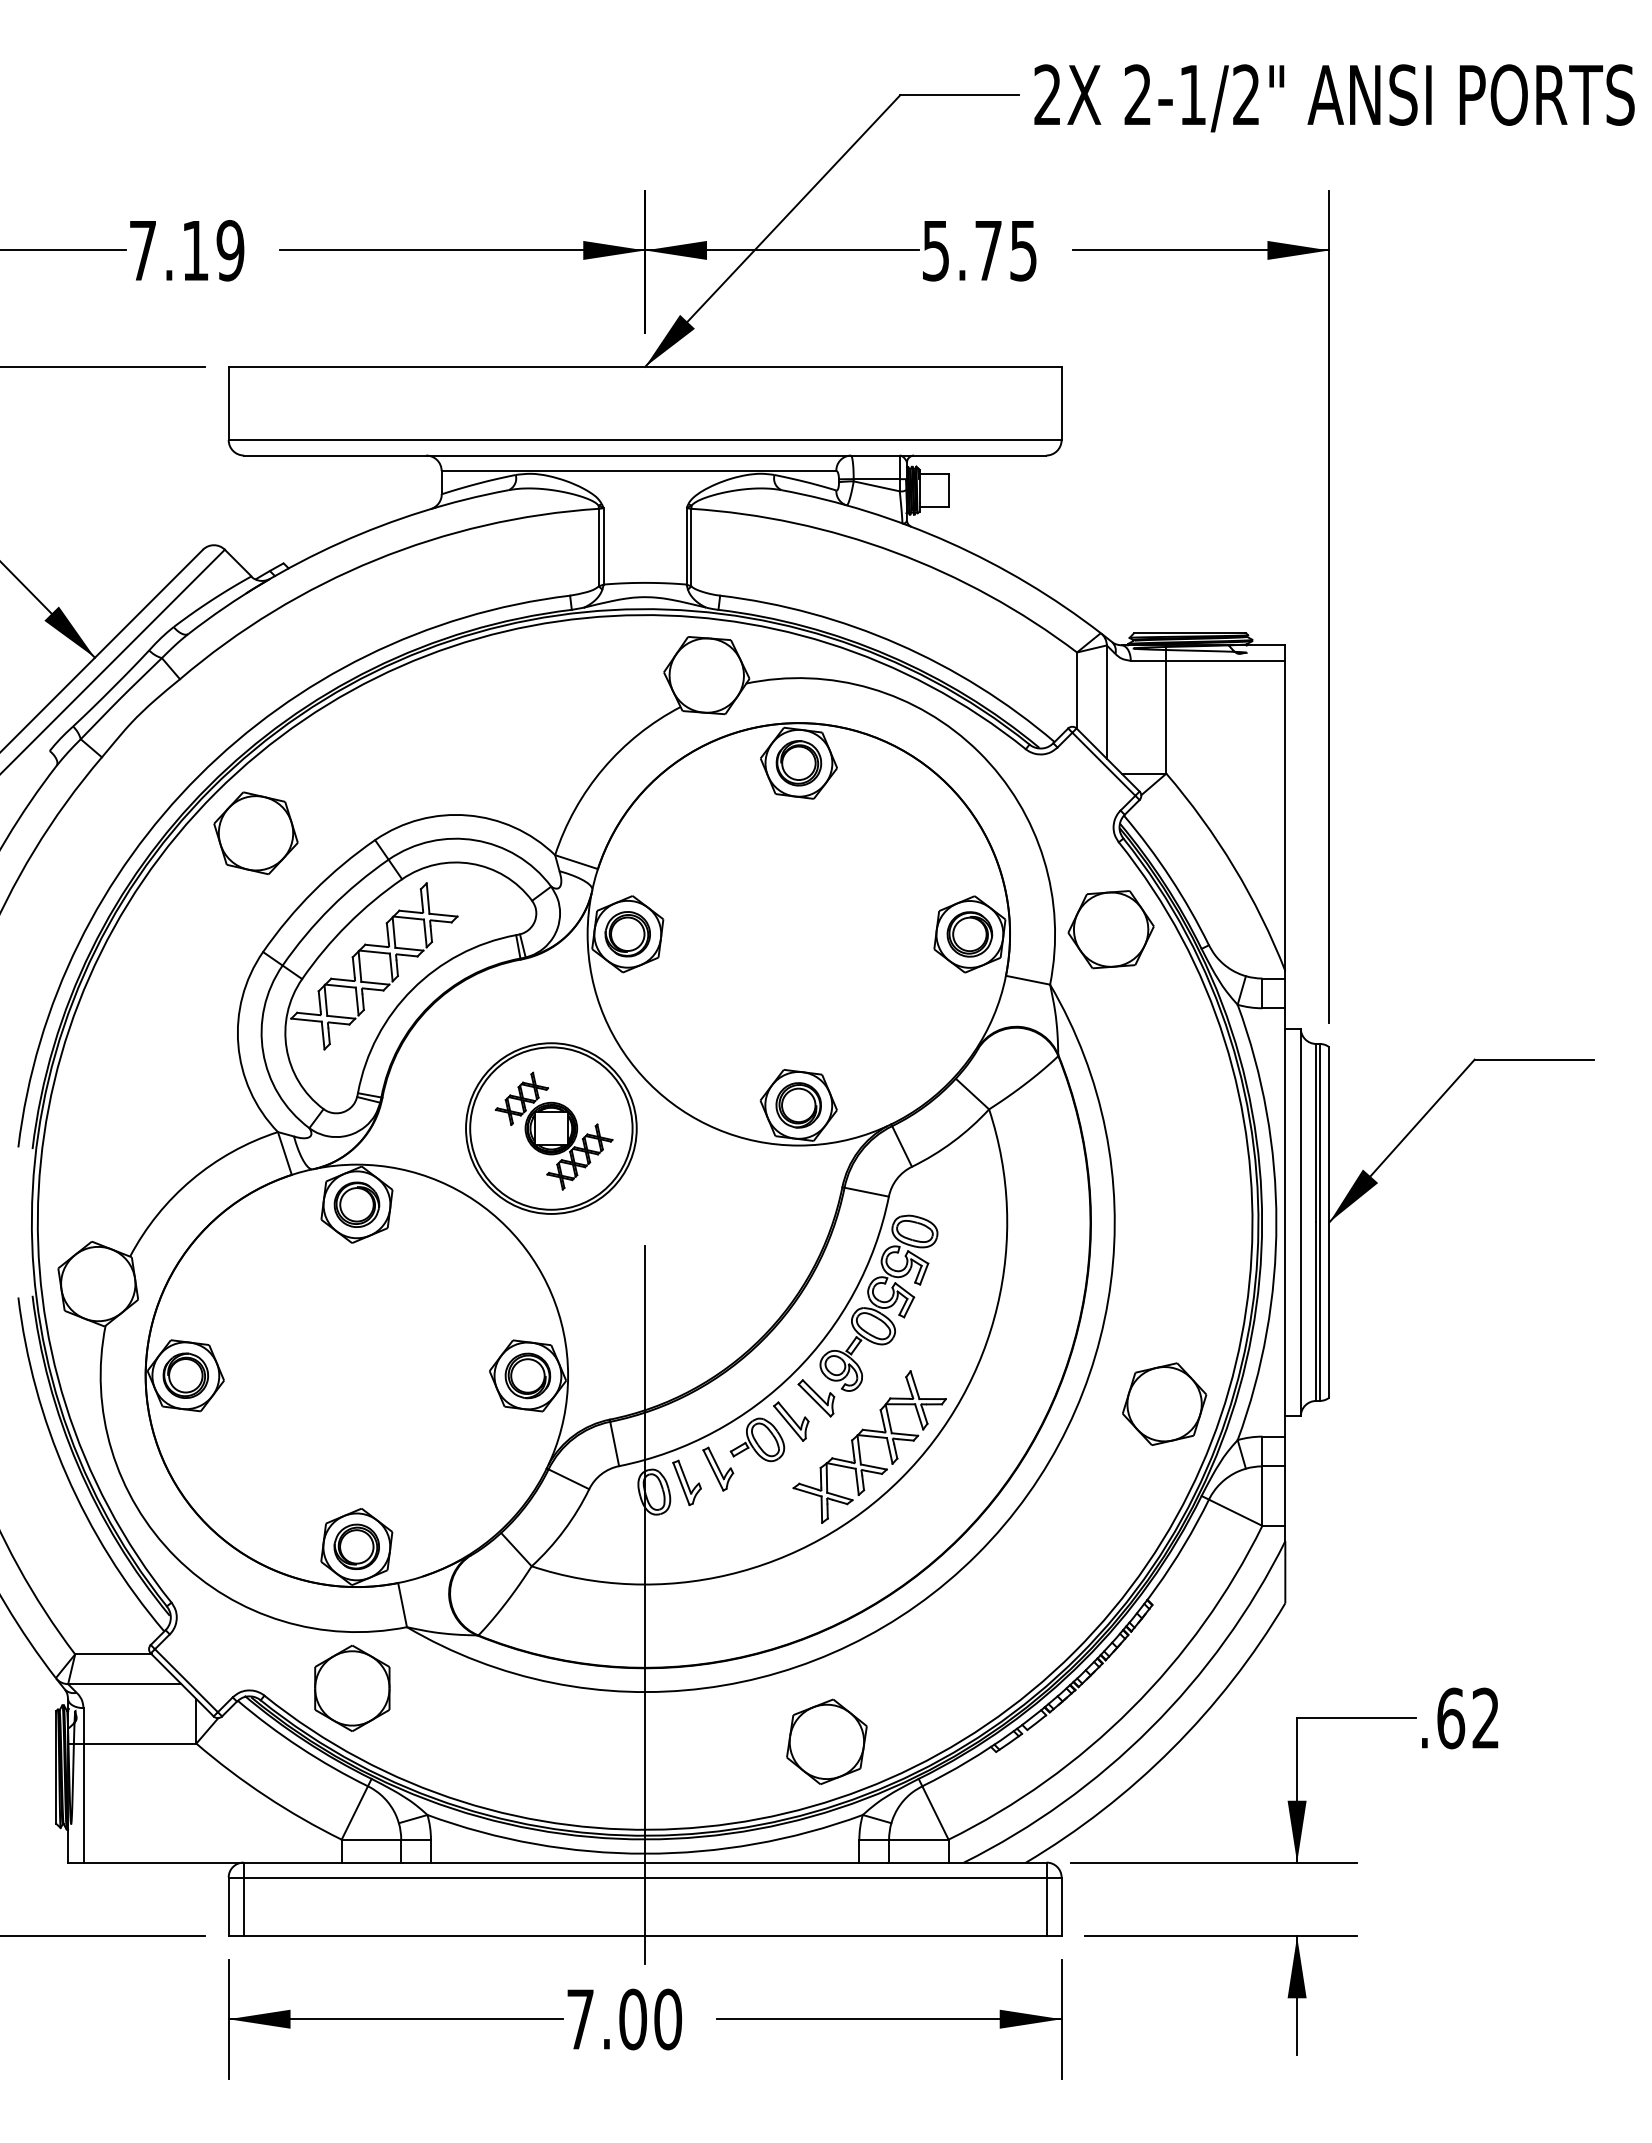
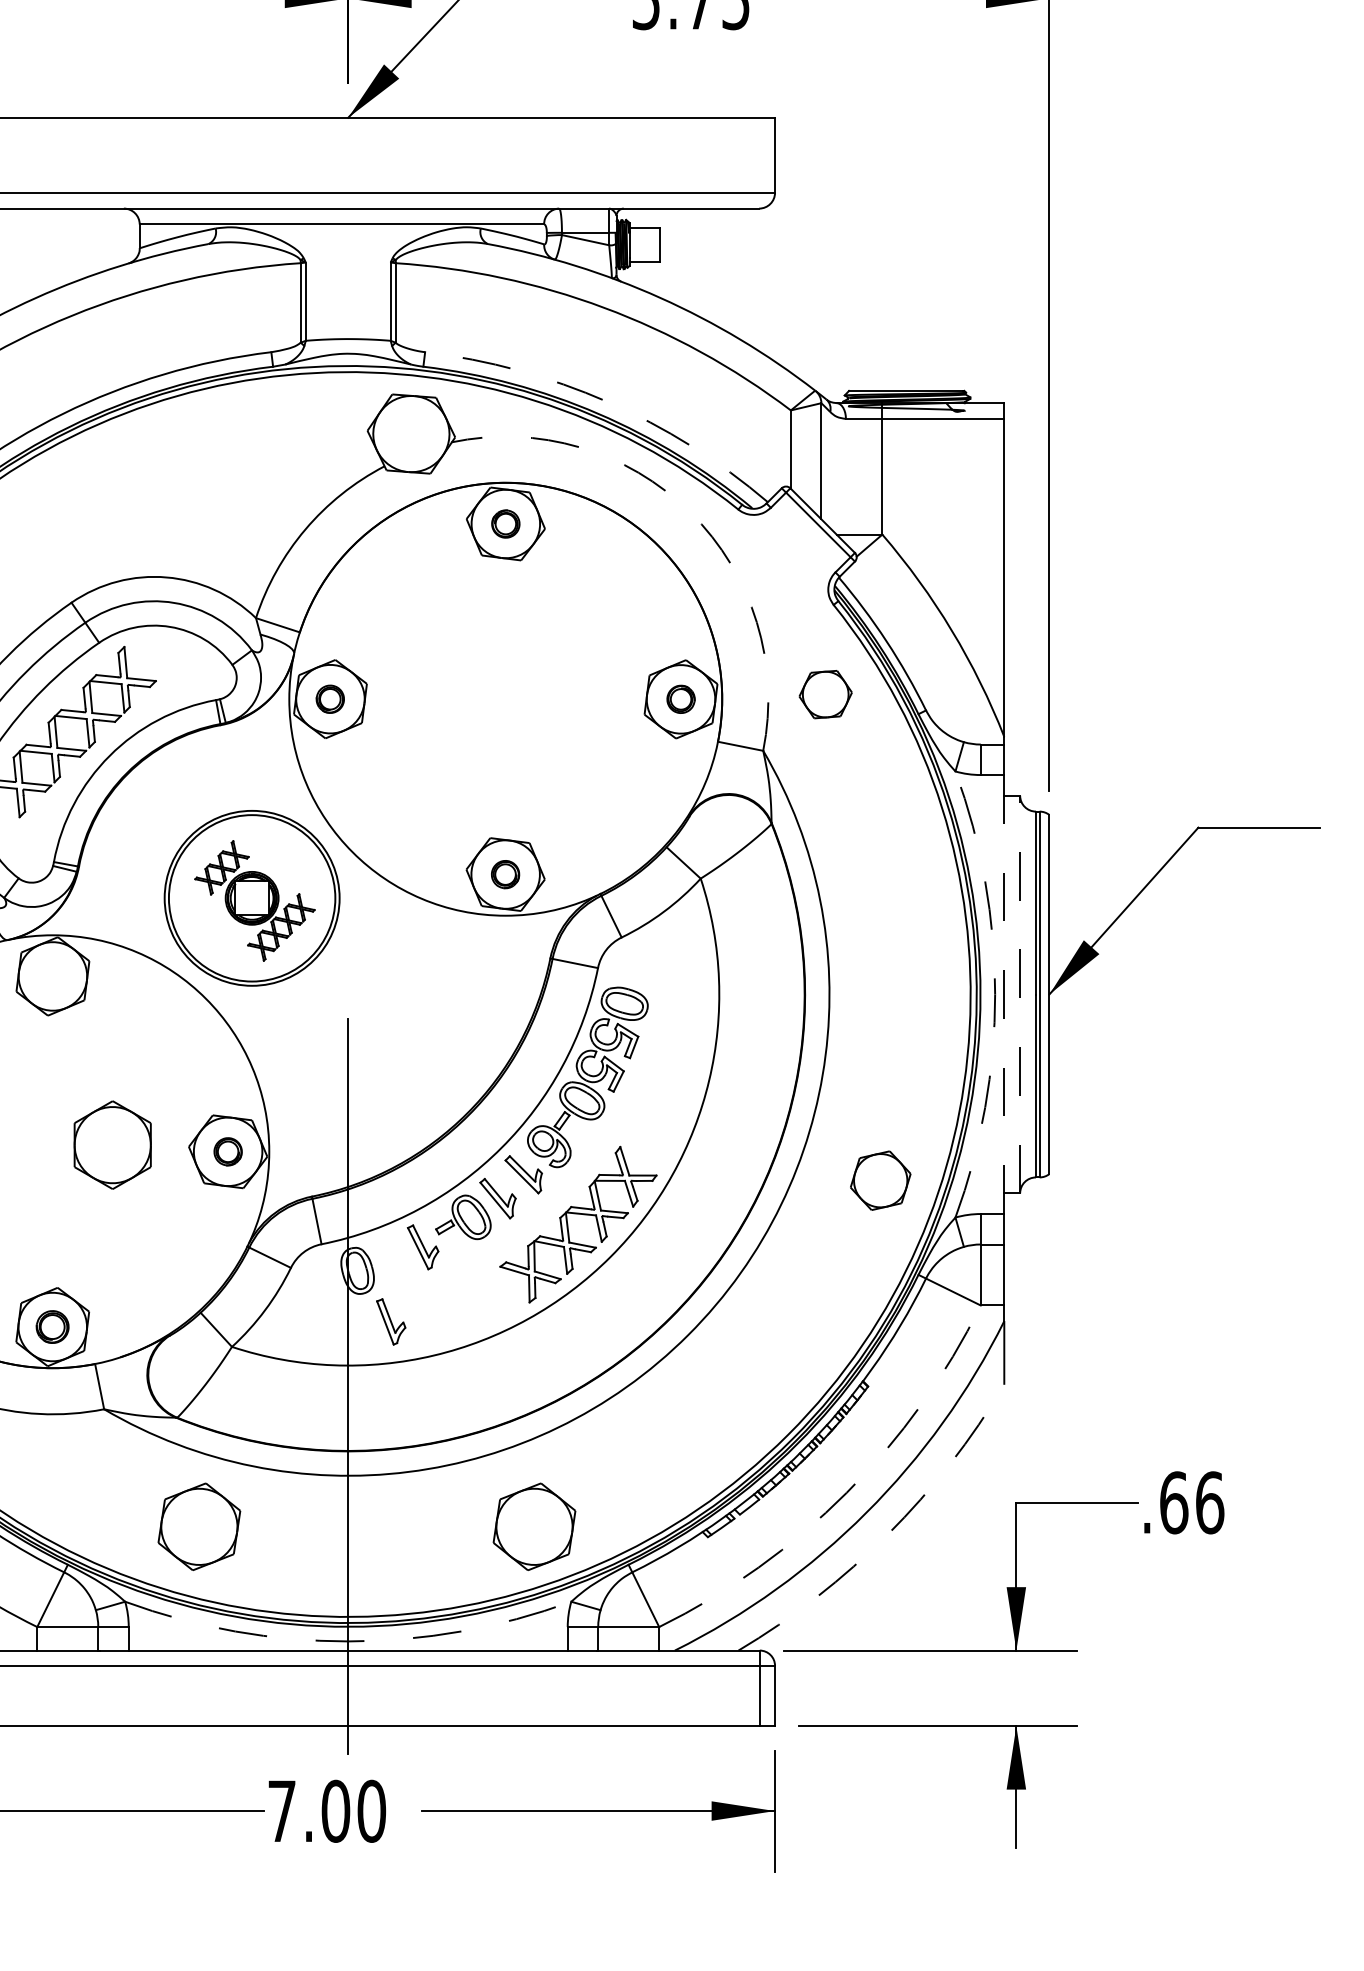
arc: (898, 644) -> (607, 402), solid -> dashed
arc: (979, 752) -> (690, 512), solid -> dashed
part: (798, 763) -> (505, 524), size x0.6
part: (1110, 929) -> (825, 694), size x0.6
part: (627, 934) -> (330, 699), size x0.6
part: (969, 934) -> (680, 699), size x0.6
part: (798, 1105) -> (505, 874), size x0.6
part: (356, 1204) -> (52, 976), removed
line: (1285, 1221) -> (1004, 993), solid -> dashed
arc: (1276, 1222) -> (995, 994), solid -> dashed
line: (1300, 1222) -> (1019, 994), solid -> dashed
part: (527, 1375) -> (227, 1151), size x0.6
part: (1164, 1403) -> (880, 1180), size x0.7
part: (686, 1482) -> (390, 1321), moved
part: (356, 1546) -> (52, 1326), size x0.7
part: (352, 1687) -> (112, 1144), moved
arc: (1131, 1708) -> (846, 1492), solid -> dashed
text: (1486, 1718) -> (1210, 1502), .62 -> .66
part: (499, 1741) -> (198, 1526), added
arc: (1171, 1749) -> (887, 1534), solid -> dashed
arc: (645, 1853) -> (348, 1641), solid -> dashed

